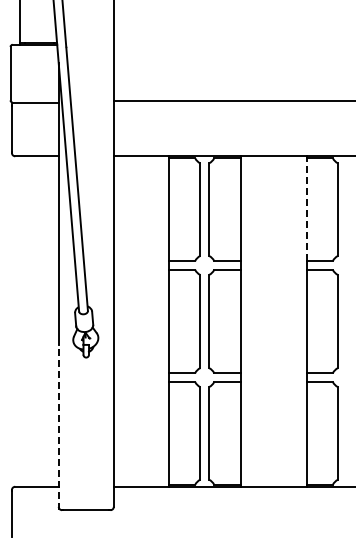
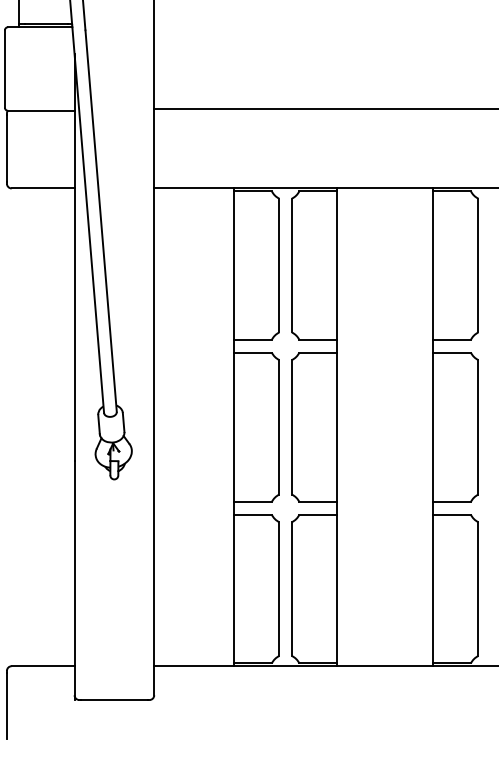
line: (306, 209) -> (432, 265), dashed -> solid
line: (58, 427) -> (74, 580), dashed -> solid

